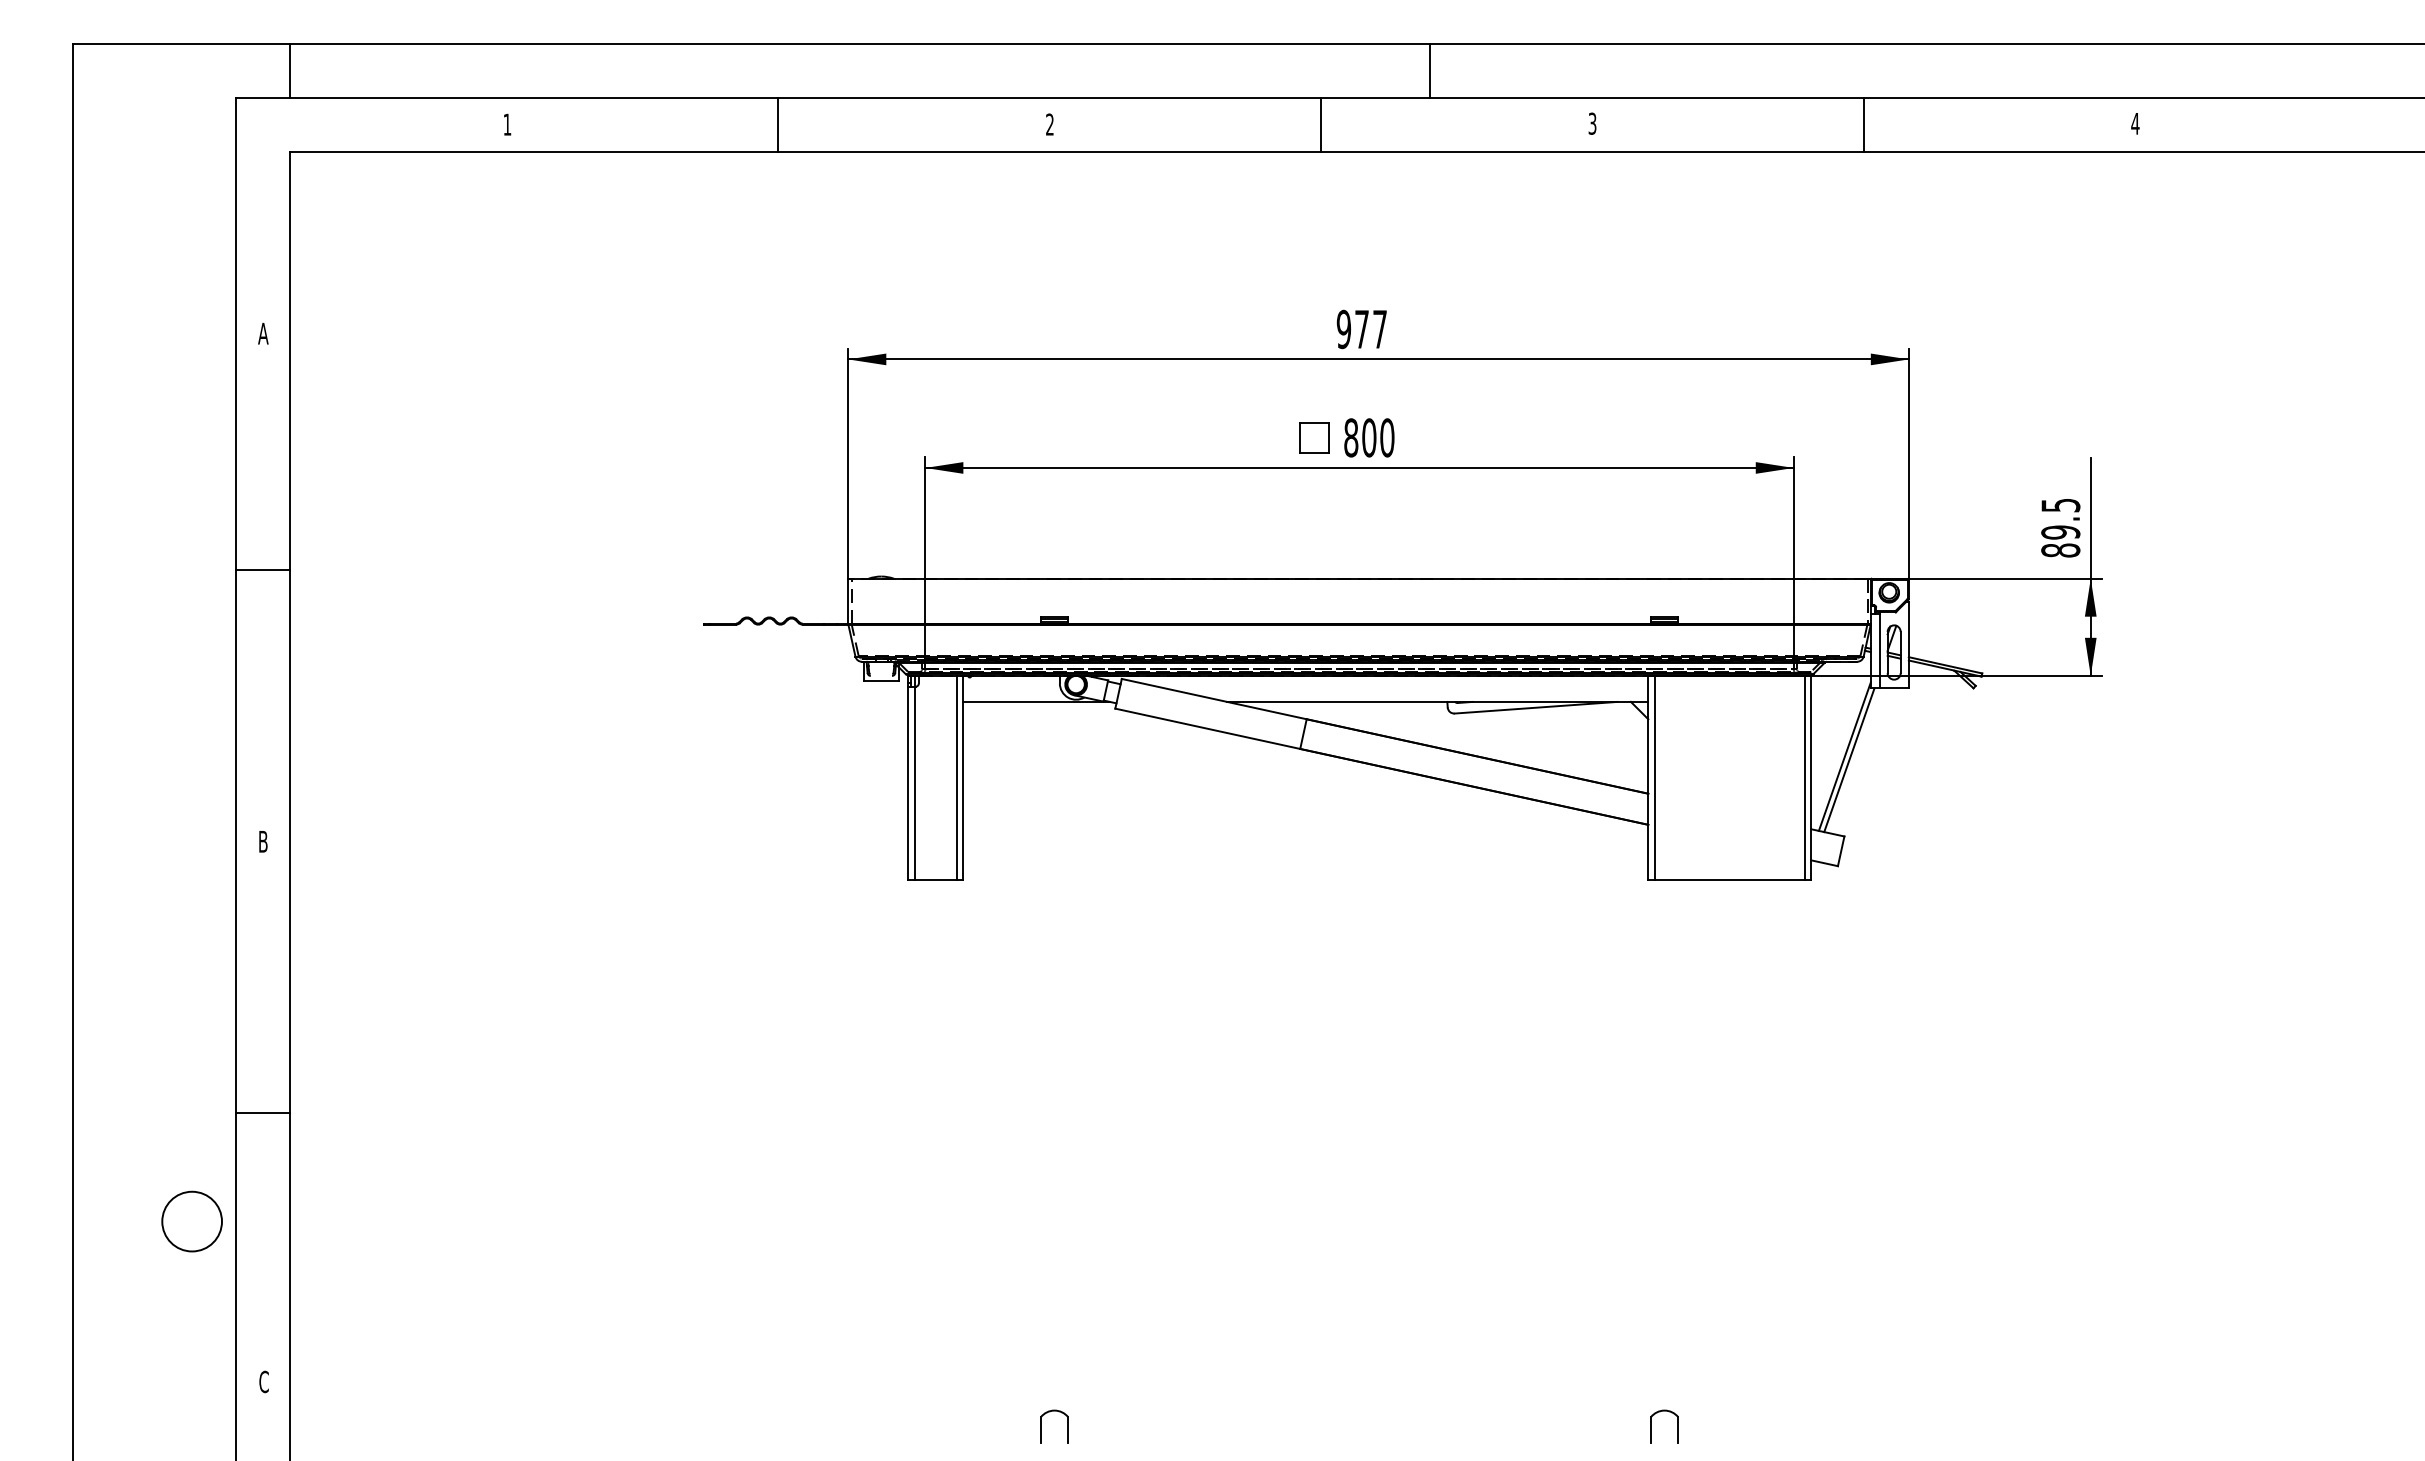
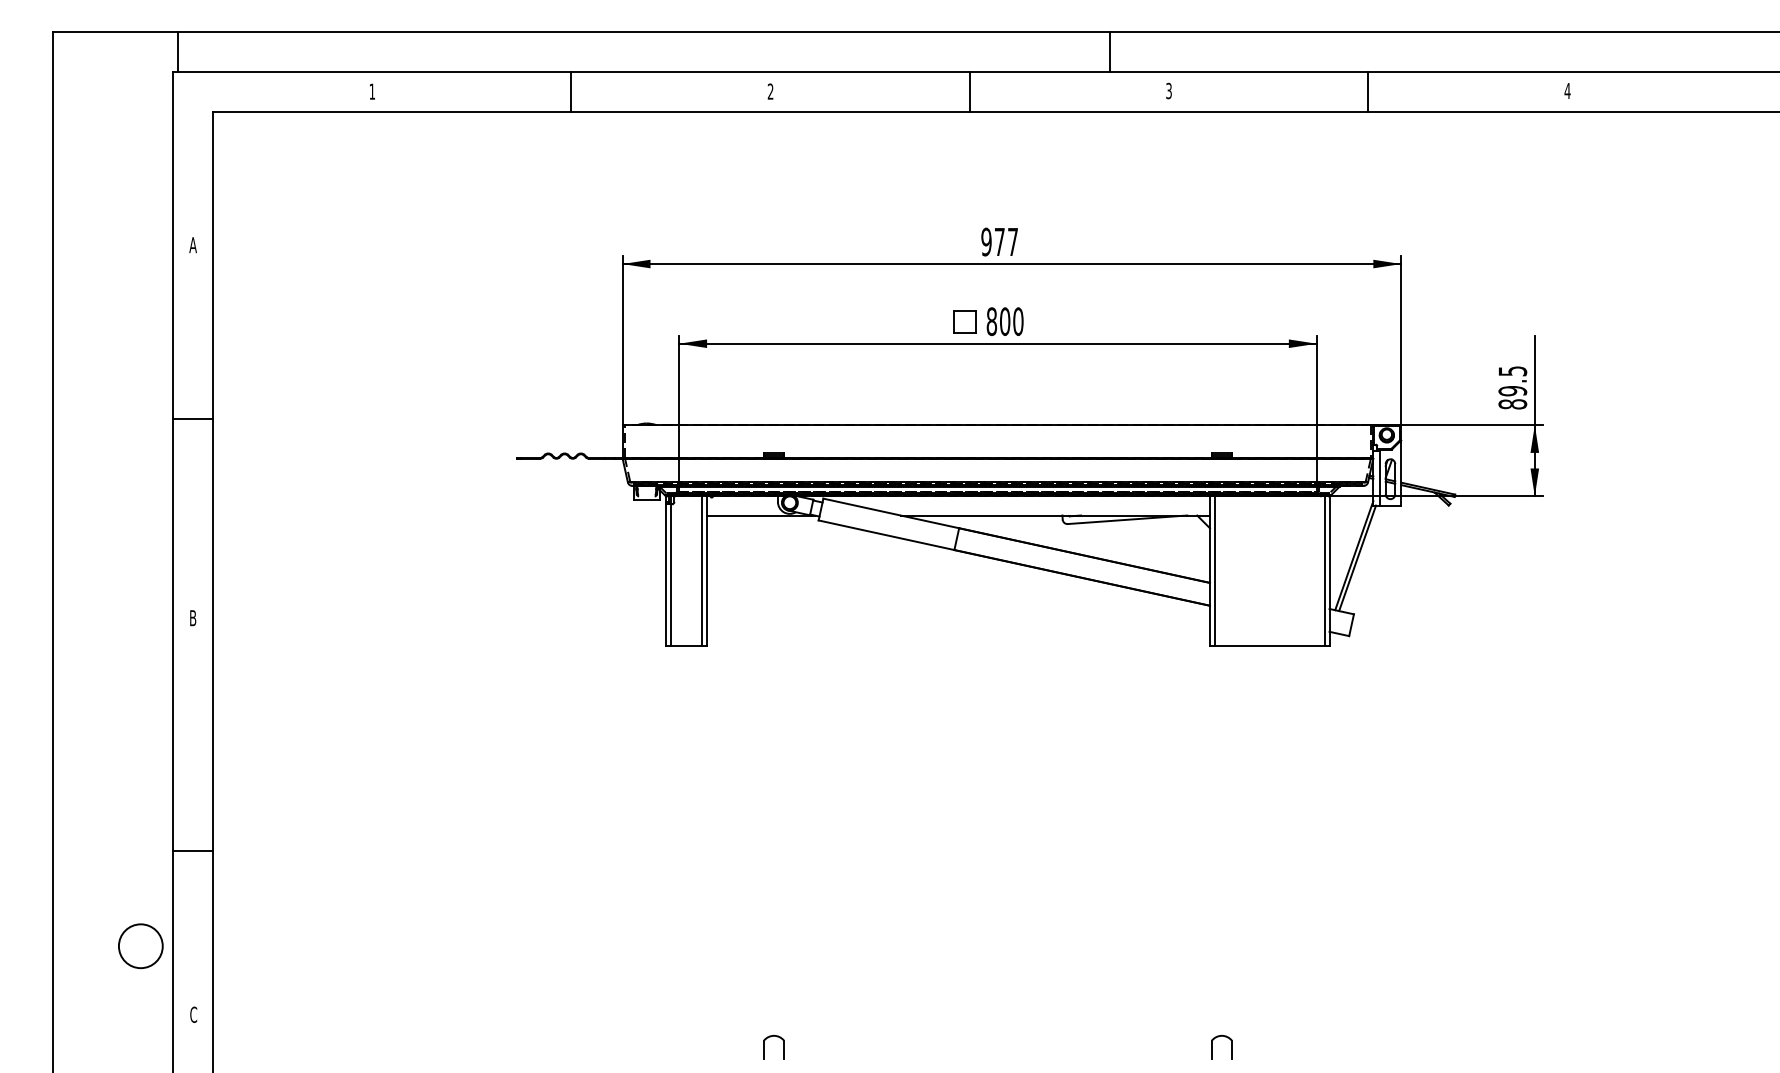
line: (289, 70) -> (177, 51), moved
line: (1429, 70) -> (1109, 51), moved
line: (262, 1113) -> (192, 851), moved
circle: (191, 1221) -> (140, 946), moved

